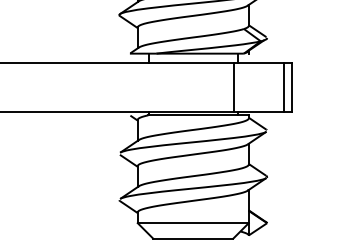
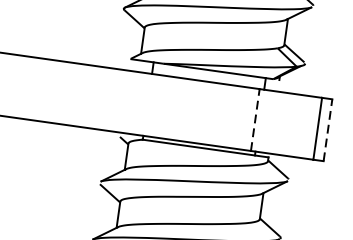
line: (234, 87) -> (255, 119), solid -> dashed
line: (292, 87) -> (328, 130), solid -> dashed

